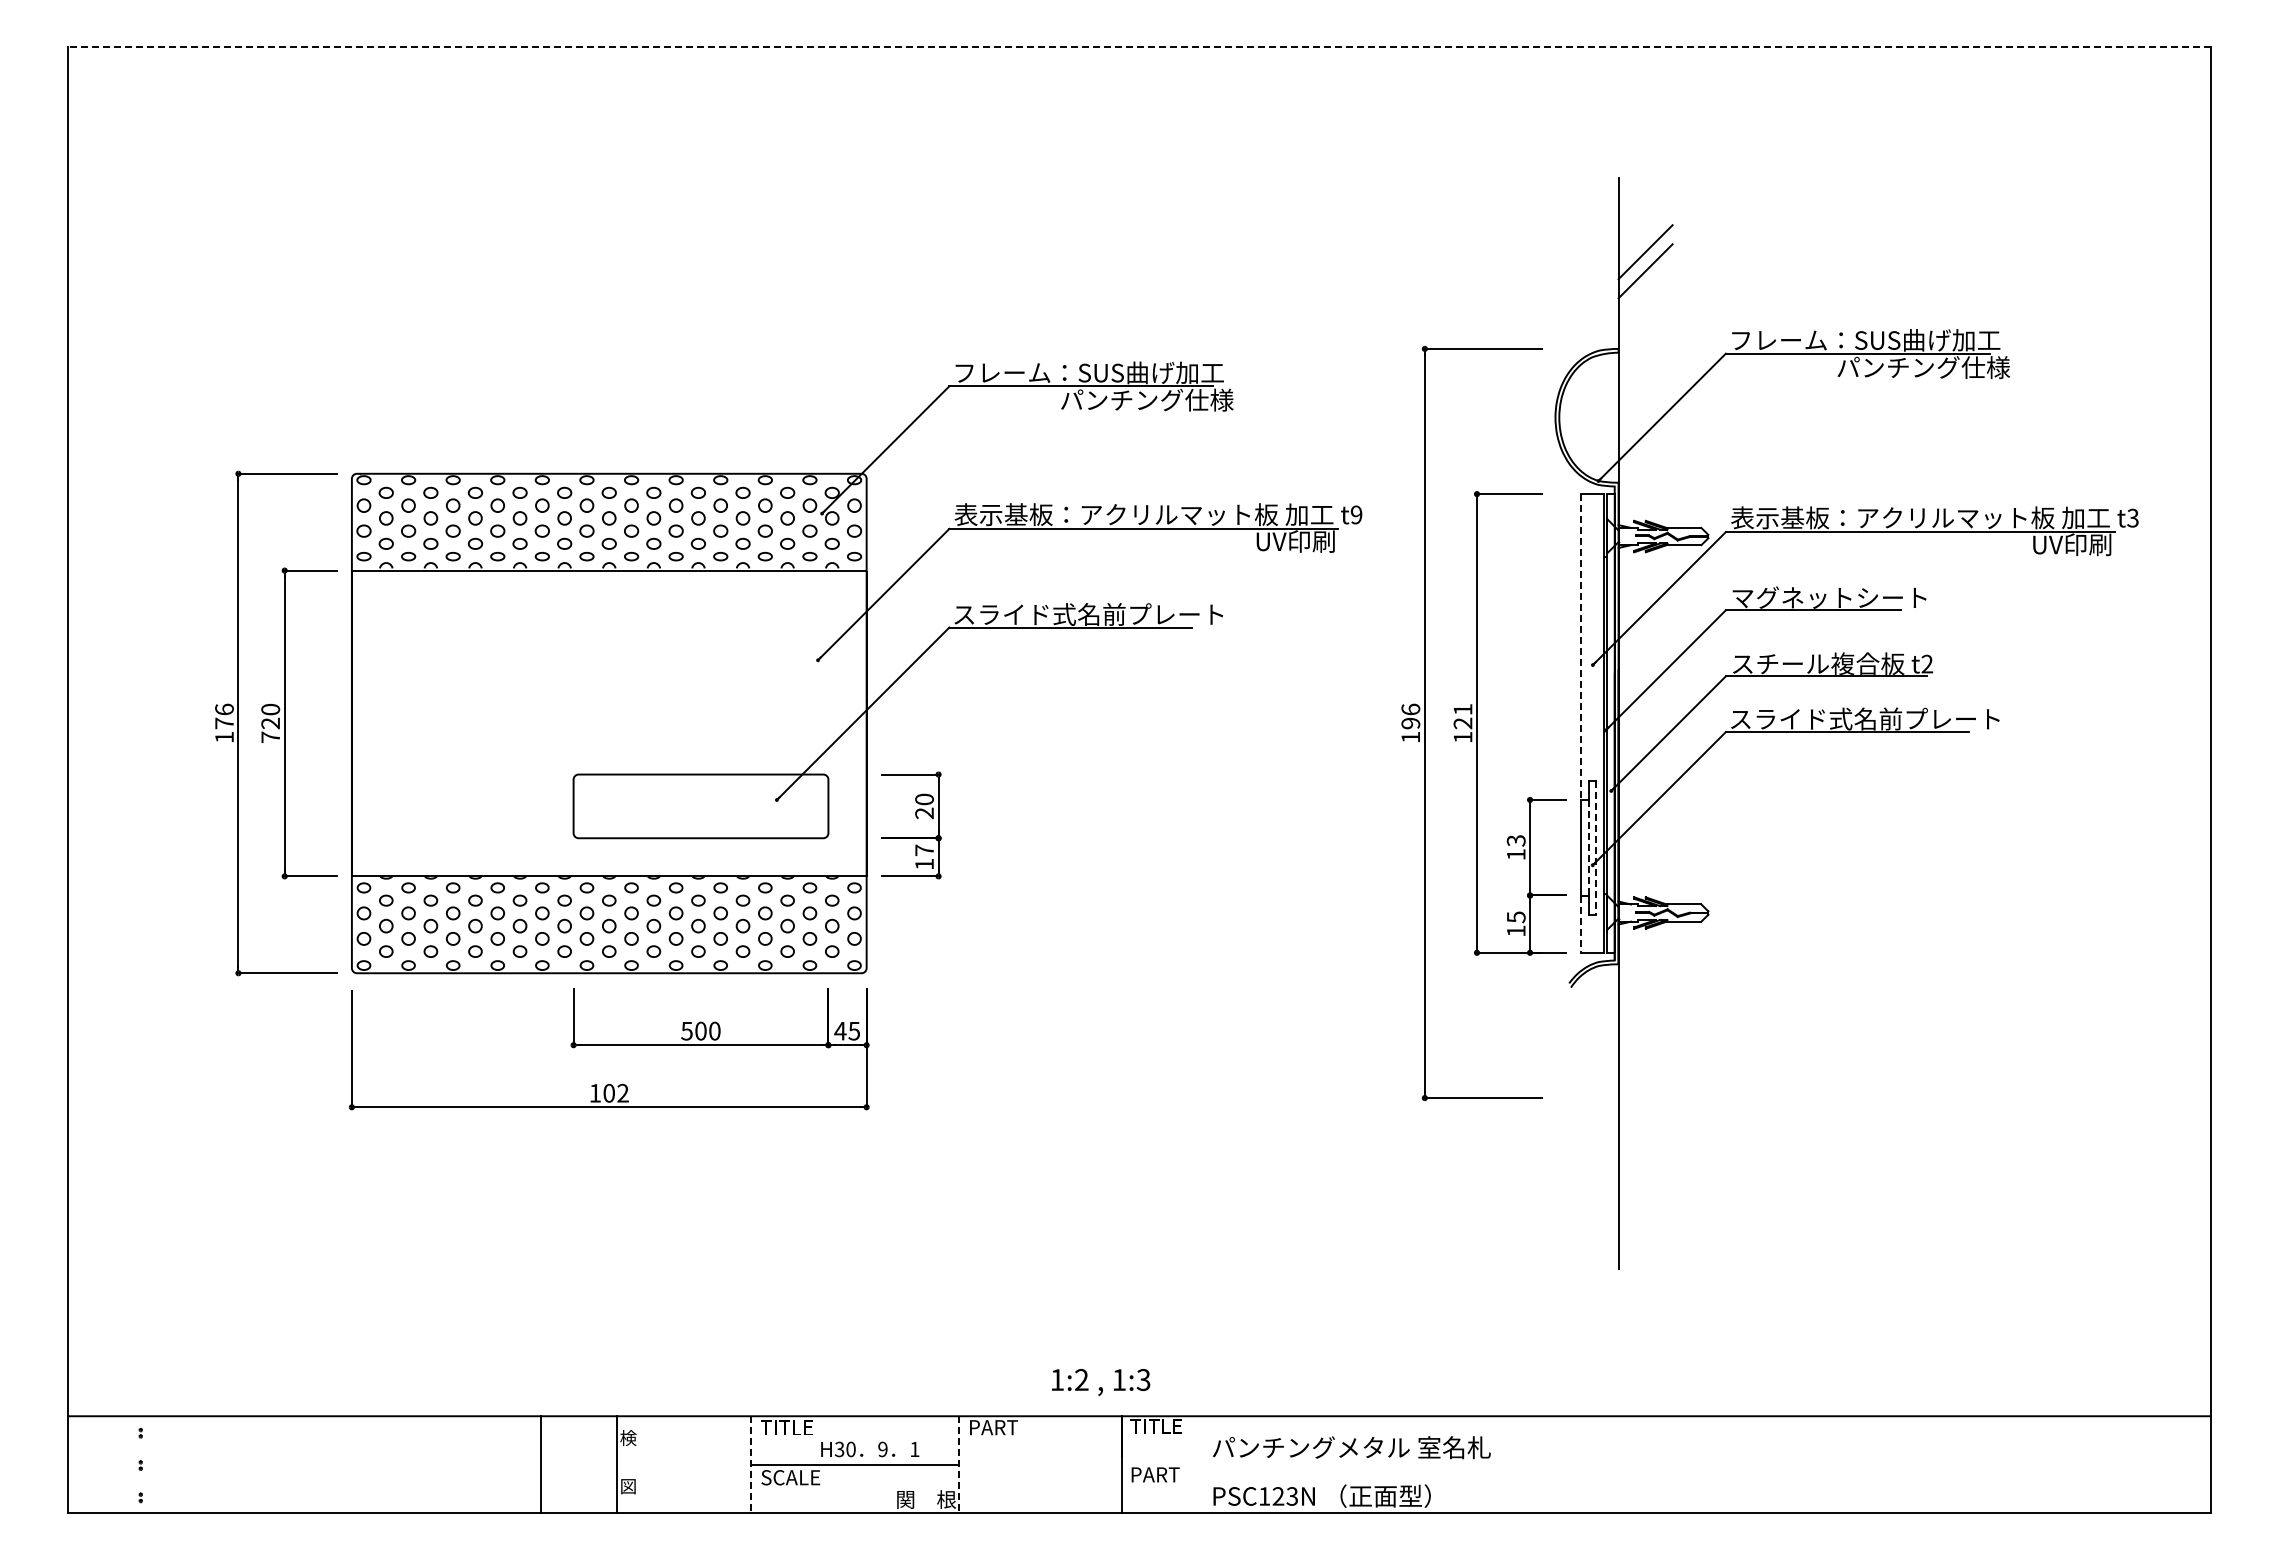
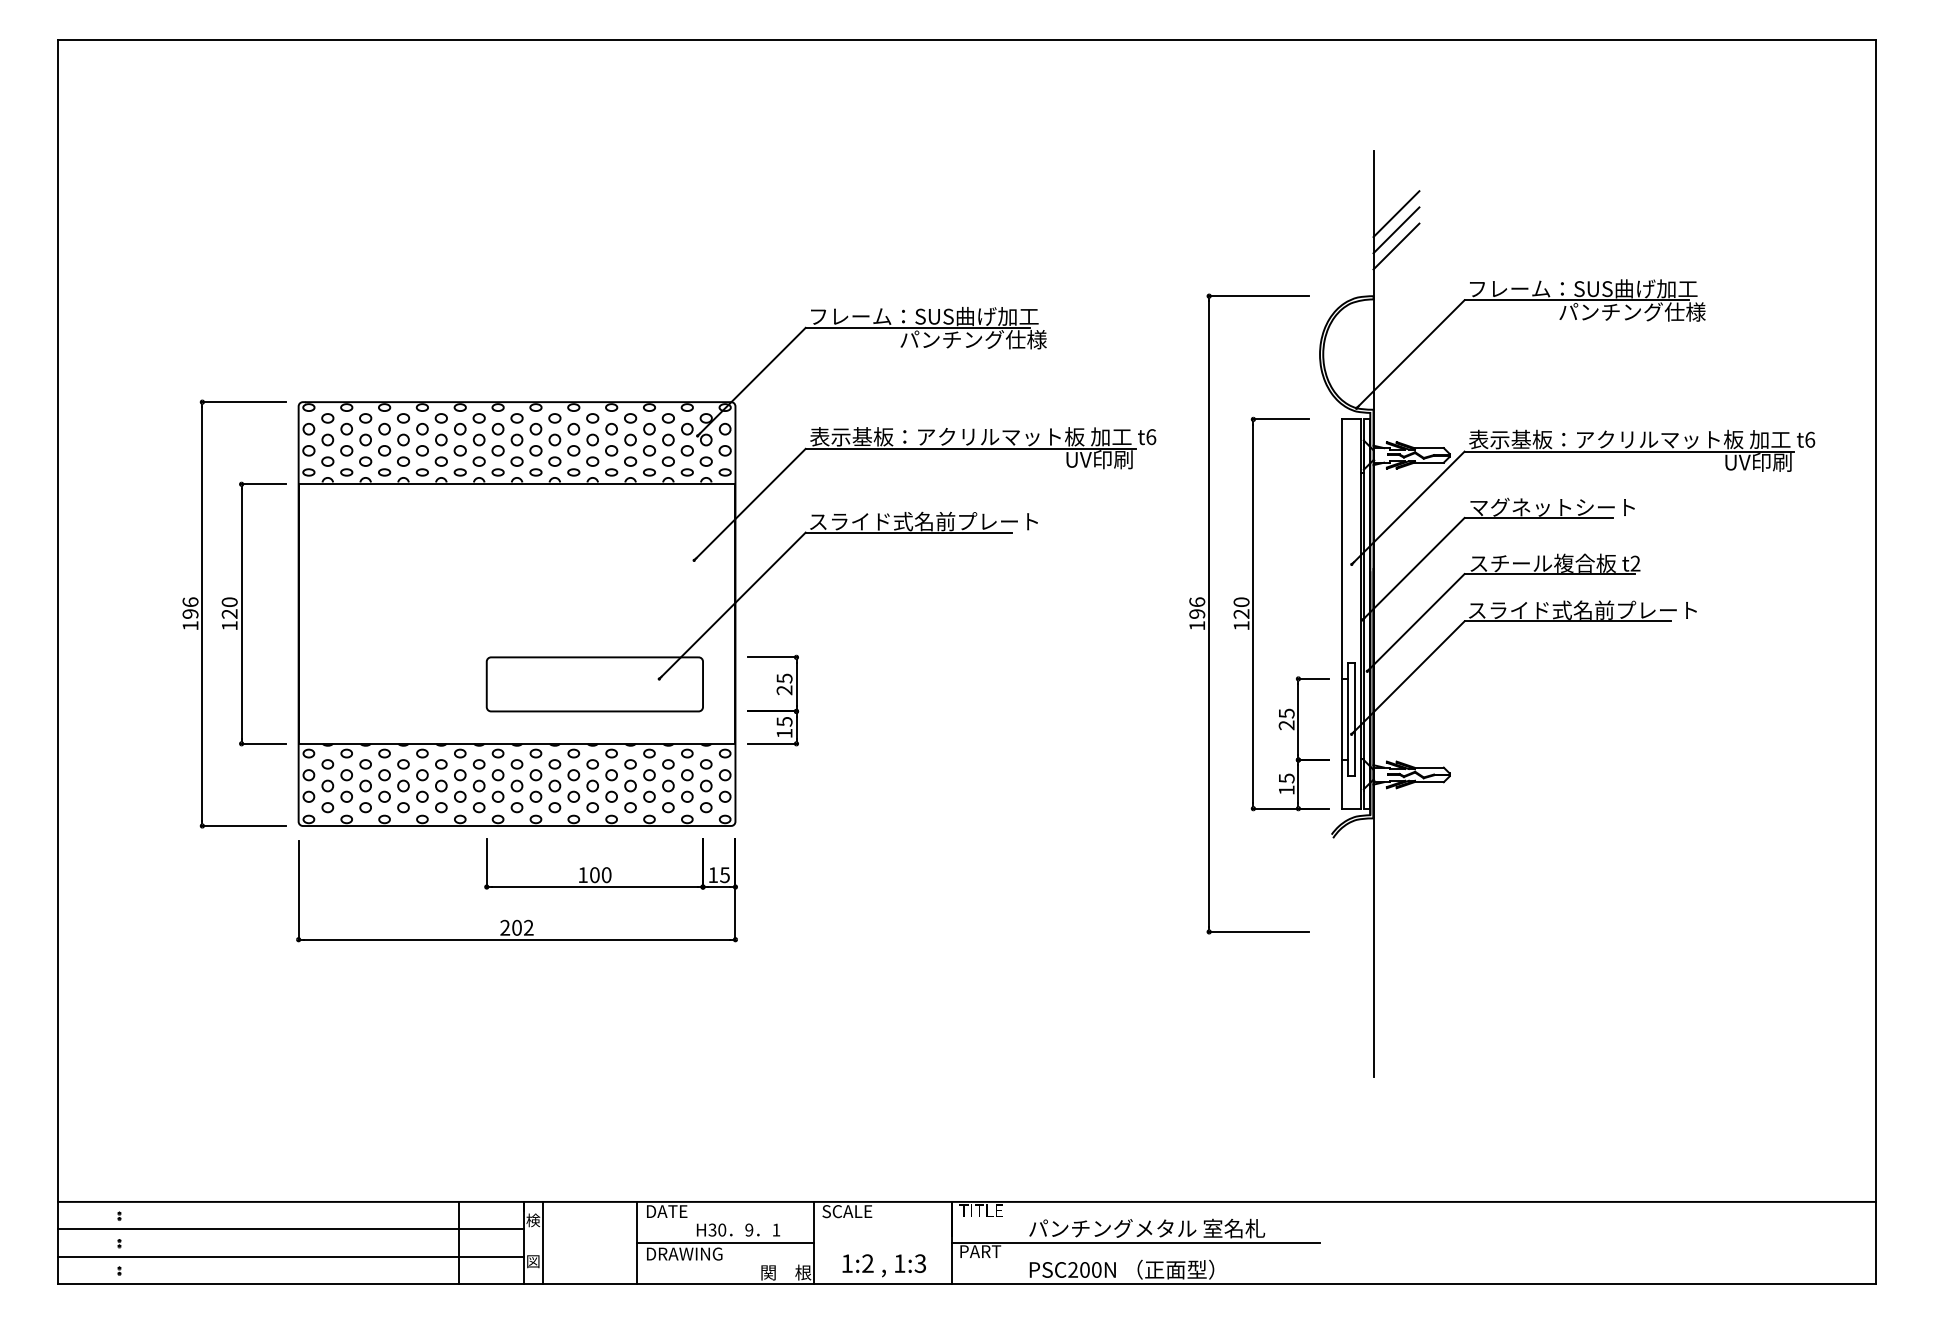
line: (1139, 46) -> (967, 39), dashed -> solid
line: (1645, 290) -> (1396, 246), added
text: (1356, 514) -> (1151, 436), t9 -> t6
text: (2132, 517) -> (1809, 439), t3 -> t6
line: (1581, 647) -> (1342, 549), dashed -> solid
text: (1462, 709) -> (1241, 602), 121 -> 120
text: (224, 723) -> (190, 614), 176 -> 196
text: (270, 737) -> (229, 625), 720 -> 120
text: (924, 799) -> (784, 678), 20 -> 25
text: (1515, 847) -> (1286, 719), 13 -> 25
line: (1588, 847) -> (1348, 719), dashed -> solid
line: (1596, 847) -> (1354, 719), dashed -> solid
text: (924, 850) -> (784, 721), 17 -> 15
line: (1581, 924) -> (1342, 784), dashed -> solid
text: (686, 1031) -> (582, 875), 500 -> 100
text: (840, 1031) -> (713, 875), 45 -> 15
text: (595, 1092) -> (505, 927), 102 -> 202
text: (1101, 1382) -> (884, 1265), moved
text: (786, 1427) -> (667, 1211), TITLE -> DATE
text: (998, 1427) -> (847, 1211), PART -> SCALE
line: (342, 1448) -> (290, 1229), added
line: (639, 1464) -> (542, 1242), added
line: (1338, 1464) -> (1135, 1242), added
line: (750, 1465) -> (636, 1243), dashed -> solid
line: (959, 1465) -> (814, 1243), dashed -> solid
text: (806, 1477) -> (684, 1253), SCALE -> DRAWING
line: (342, 1480) -> (290, 1256), added
text: (1278, 1496) -> (1084, 1270), PSC123N -> PSC200N

